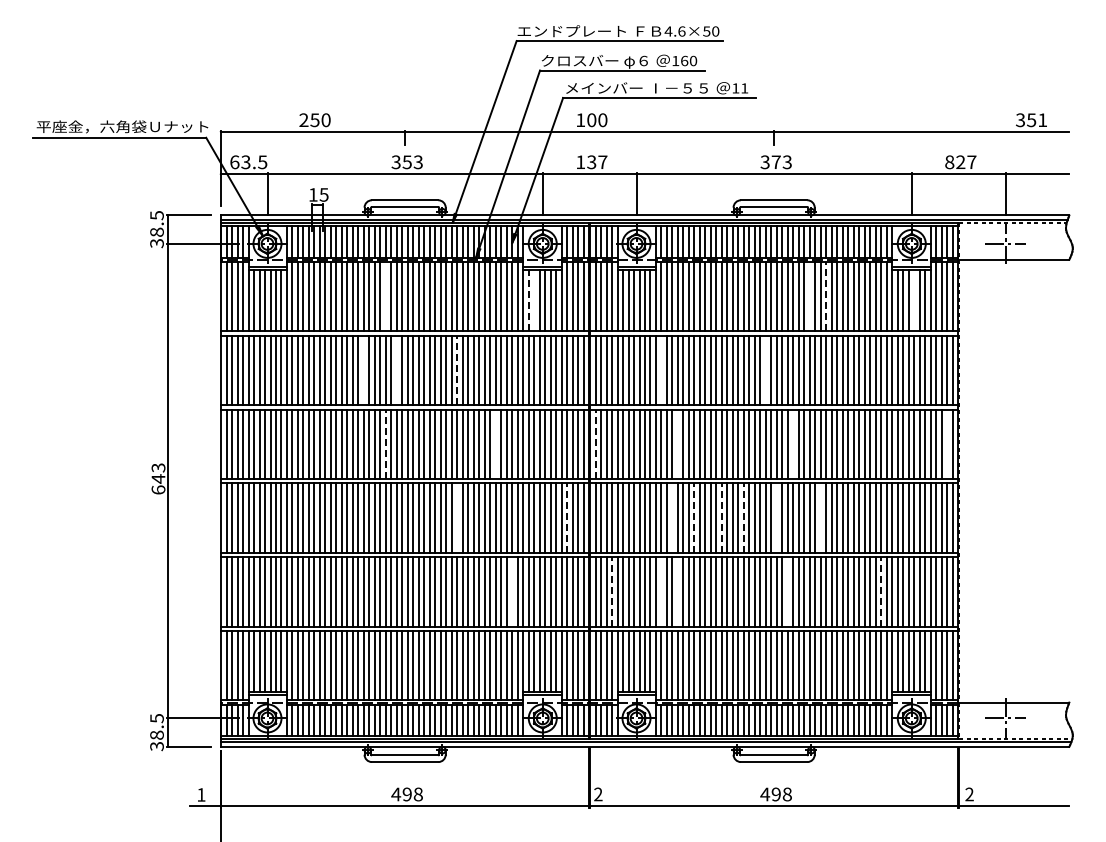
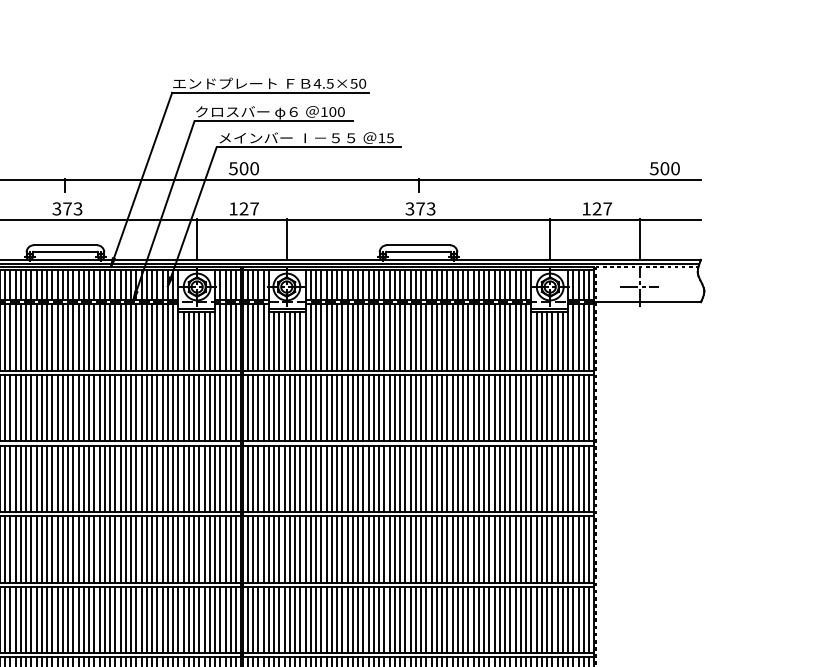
text: (681, 31) -> (329, 83), 4.6×50 -> 4.5×50
text: (684, 60) -> (332, 111), 160 -> 100
text: (744, 88) -> (390, 138), 11 -> 15
text: (580, 120) -> (233, 168), 100 -> 500
text: (1031, 120) -> (664, 168), 351 -> 500
text: (406, 162) -> (66, 209), 353 -> 373
text: (591, 162) -> (243, 209), 137 -> 127
text: (949, 162) -> (586, 209), 827 -> 127
line: (386, 296) -> (47, 337), added
line: (810, 296) -> (453, 337), added
line: (826, 296) -> (468, 337), dashed -> solid
line: (528, 300) -> (183, 341), dashed -> solid
line: (533, 300) -> (188, 341), added
line: (914, 300) -> (552, 341), added
line: (364, 370) -> (26, 408), added
line: (397, 370) -> (58, 408), added
line: (457, 370) -> (115, 408), dashed -> solid
line: (661, 370) -> (310, 408), added
line: (766, 370) -> (411, 408), added
line: (495, 443) -> (151, 477), added
line: (678, 443) -> (327, 477), added
line: (793, 443) -> (437, 477), added
line: (946, 443) -> (583, 477), added
line: (386, 444) -> (47, 478), dashed -> solid
line: (595, 444) -> (247, 478), dashed -> solid
line: (457, 517) -> (115, 548), added
line: (672, 517) -> (321, 548), added
line: (777, 517) -> (421, 548), added
line: (821, 517) -> (463, 548), added
line: (566, 518) -> (219, 549), dashed -> solid
line: (694, 518) -> (342, 549), dashed -> solid
line: (722, 518) -> (369, 549), dashed -> solid
line: (744, 518) -> (390, 549), dashed -> solid
line: (512, 591) -> (168, 619), added
line: (612, 591) -> (263, 619), dashed -> solid
line: (661, 591) -> (310, 619), added
line: (678, 591) -> (327, 619), added
line: (788, 591) -> (432, 619), added
line: (881, 591) -> (521, 619), dashed -> solid

